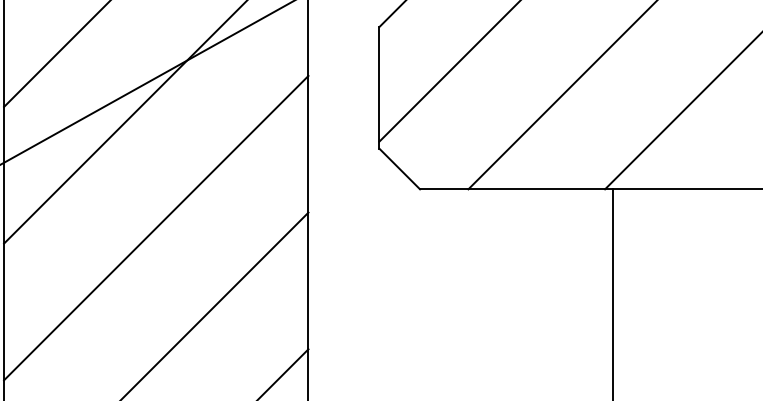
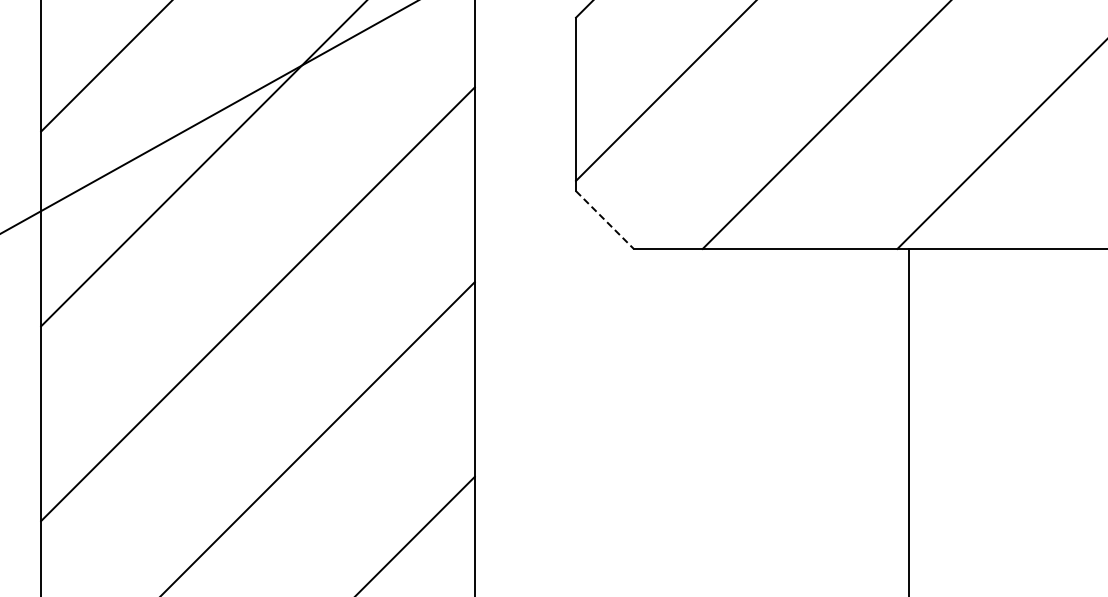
line: (399, 169) -> (604, 220), solid -> dashed

